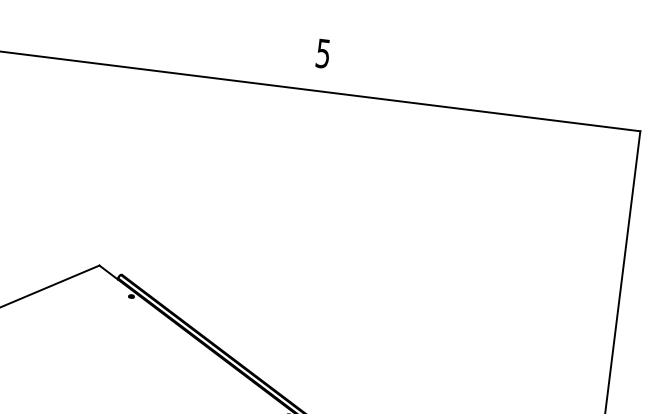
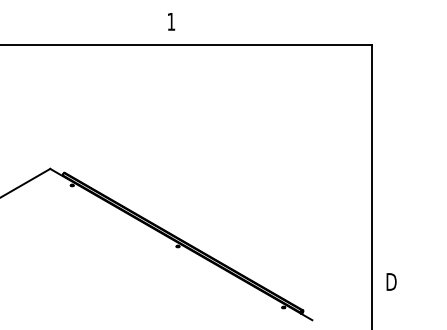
text: (323, 53) -> (171, 21), 5 -> 1

